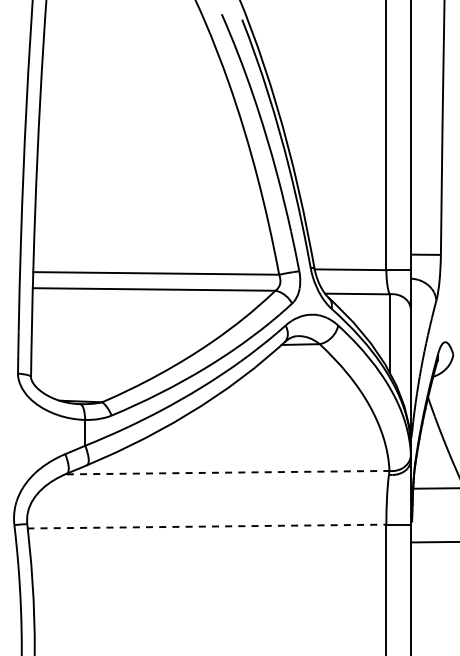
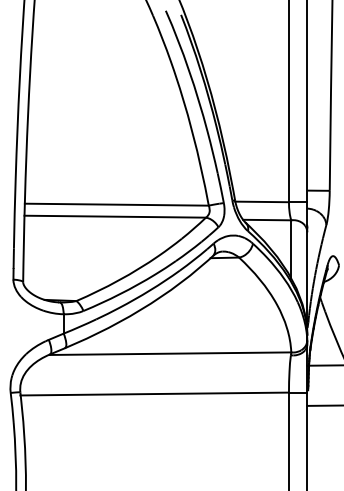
line: (228, 472) -> (170, 353), dashed -> solid
line: (206, 526) -> (154, 393), dashed -> solid

